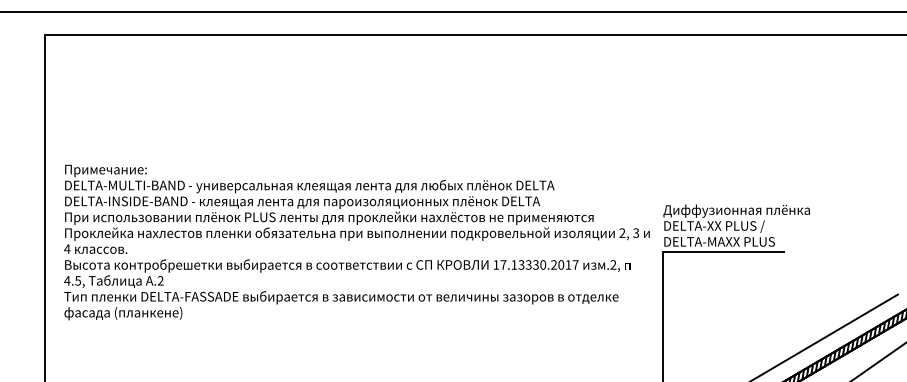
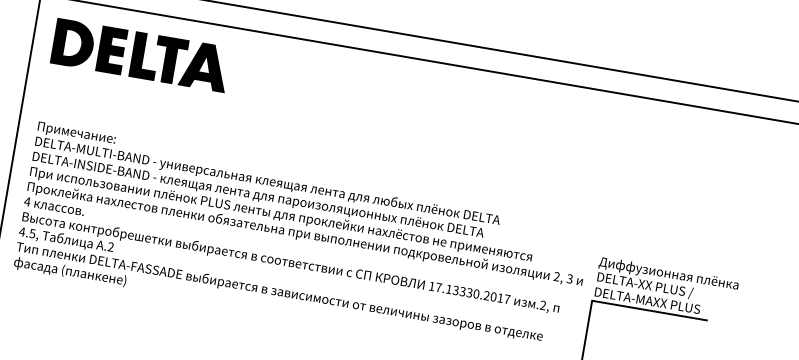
part: (158, 79) -> (141, 55), added

